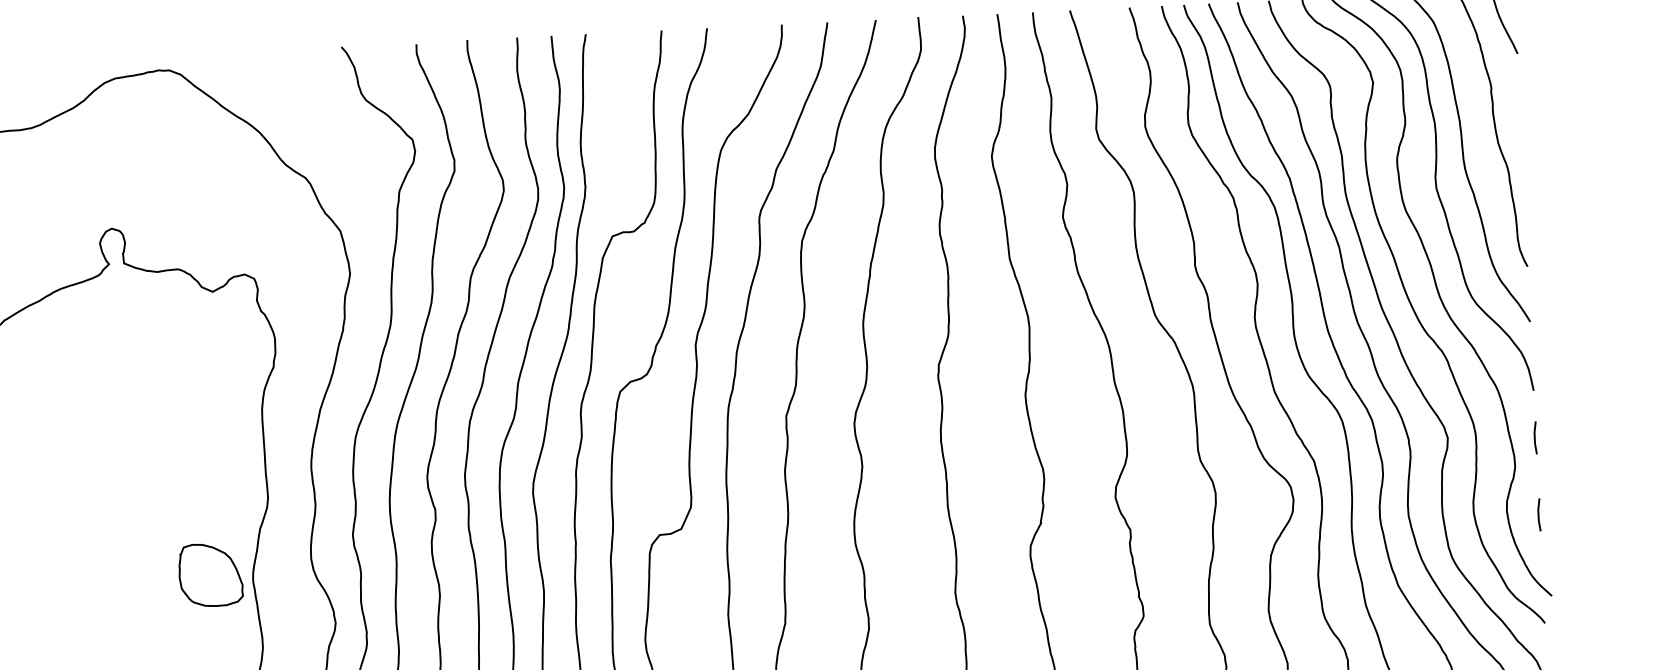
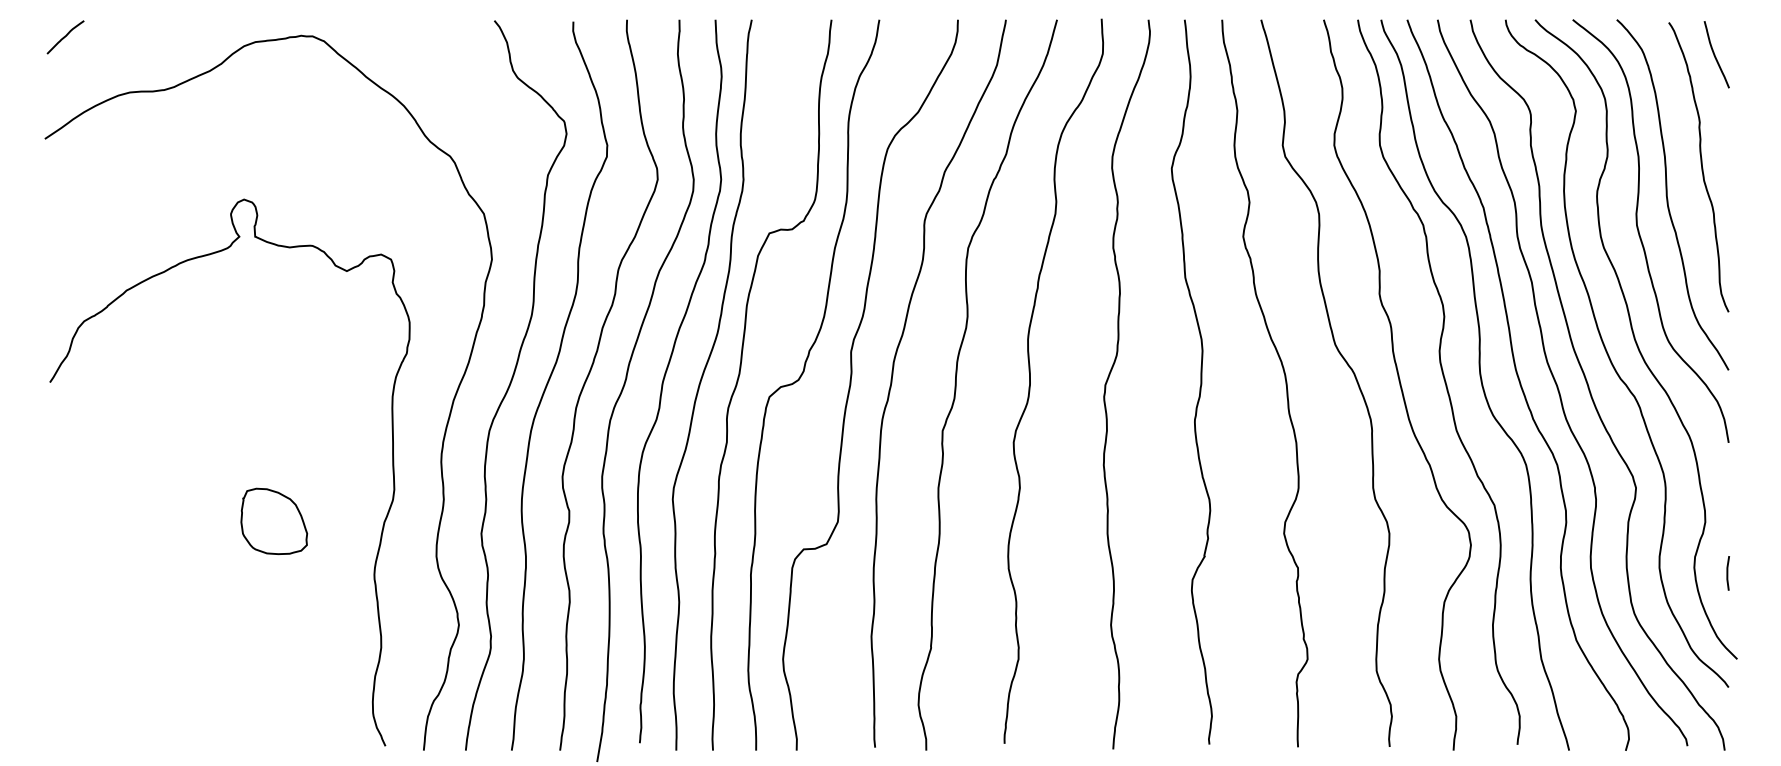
line: (1534, 438) -> (1727, 492), removed
part: (211, 574) -> (274, 520), moved

